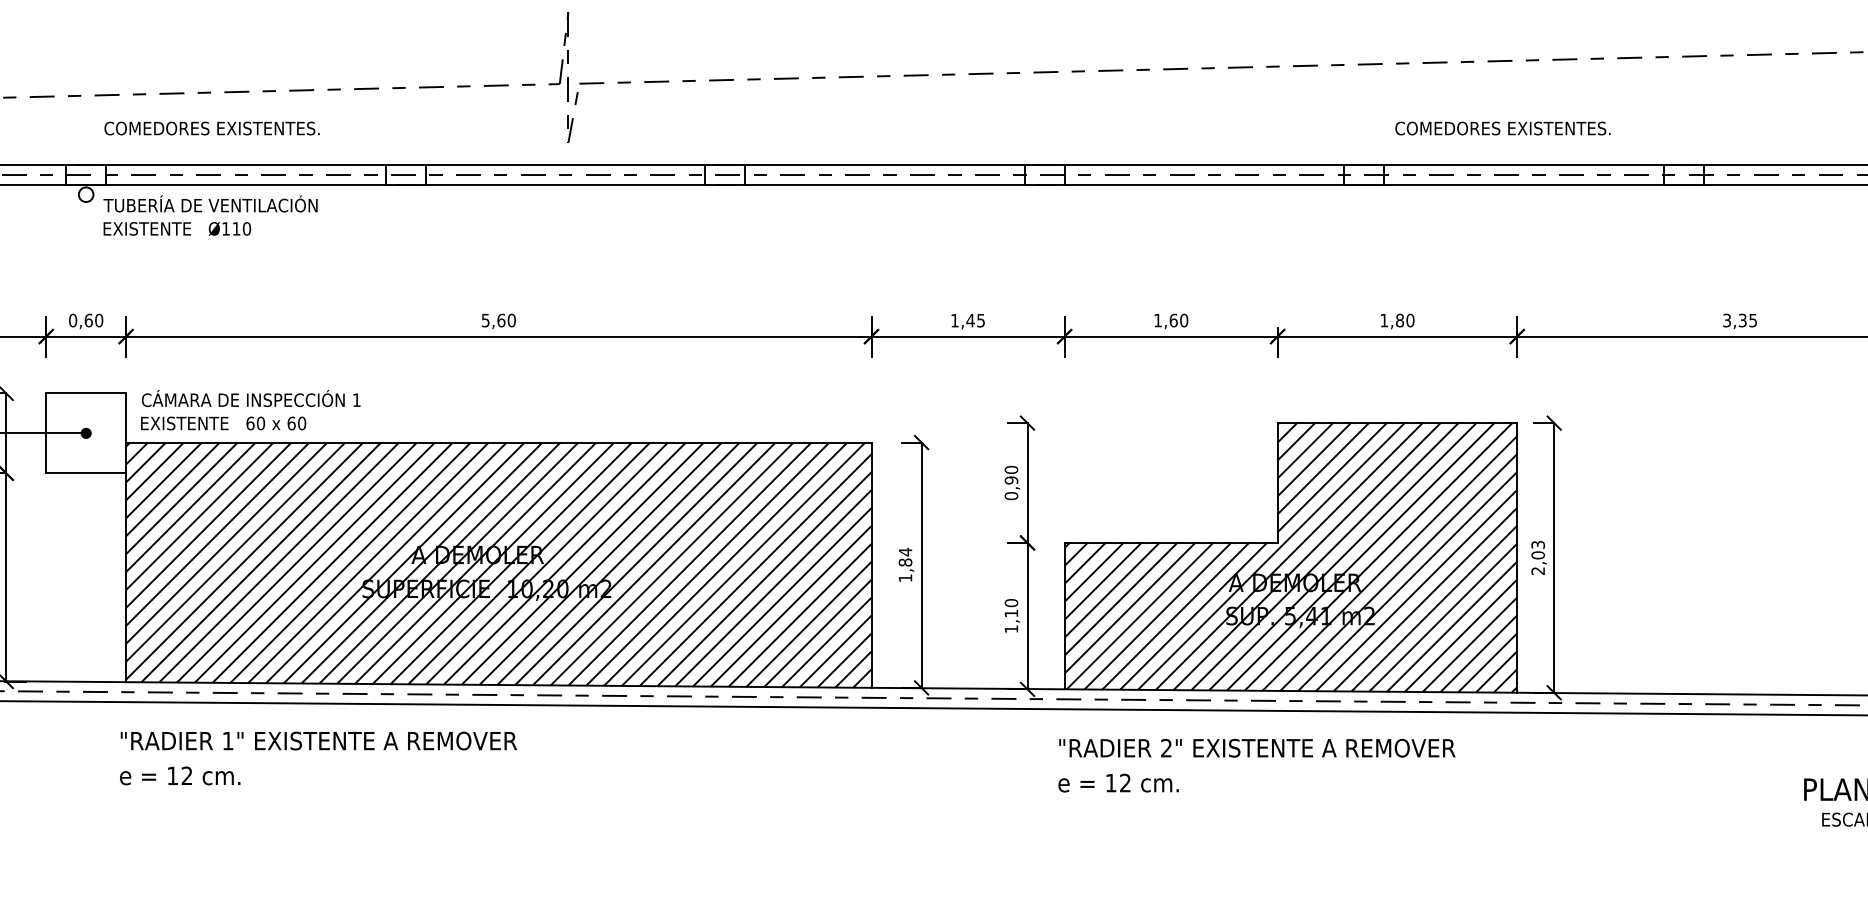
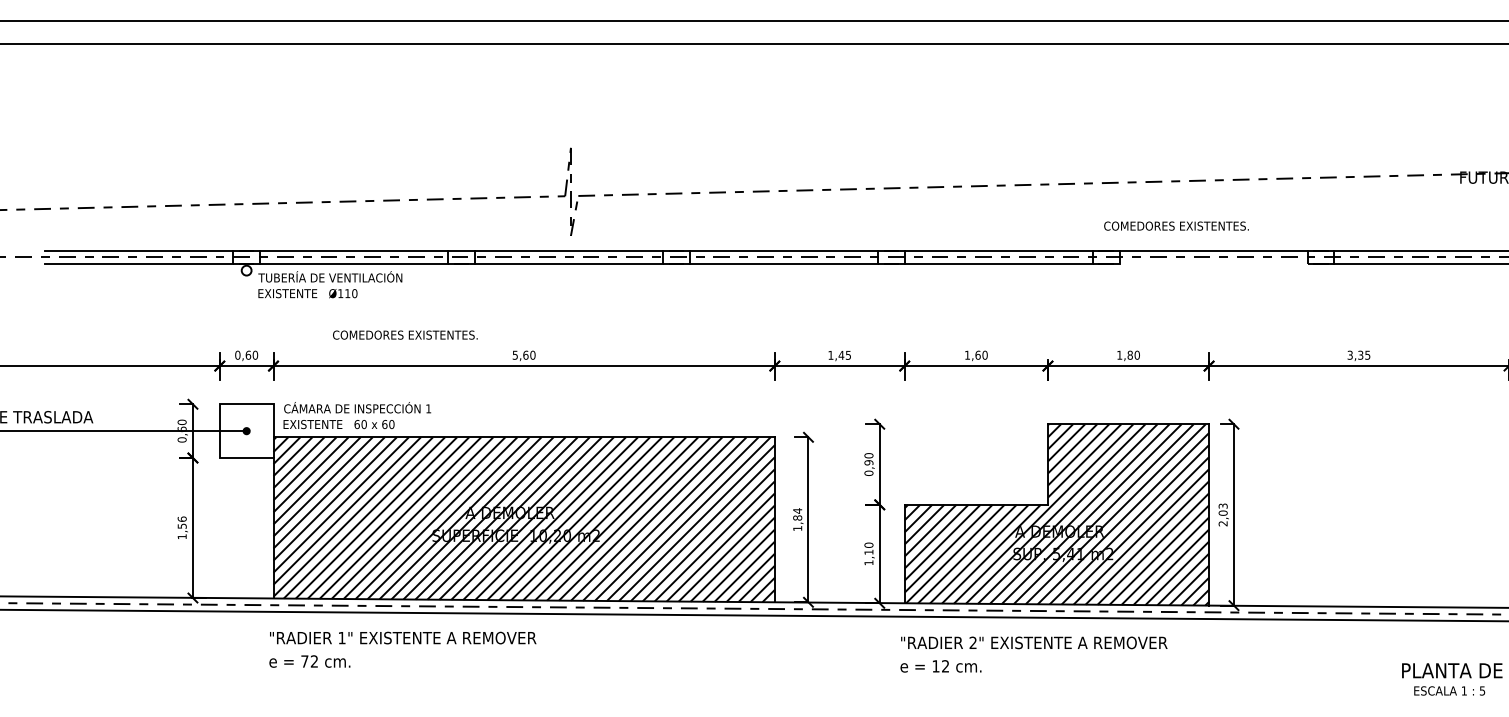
text: (212, 127) -> (405, 334), moved
text: (1502, 127) -> (1176, 225), moved
line: (1523, 185) -> (1213, 264), removed
text: (172, 775) -> (304, 661), 12 -> 72

